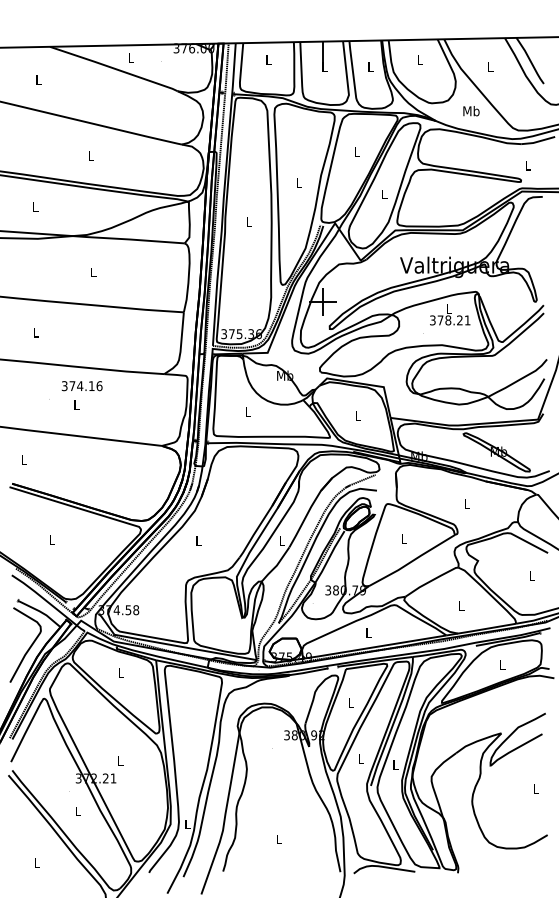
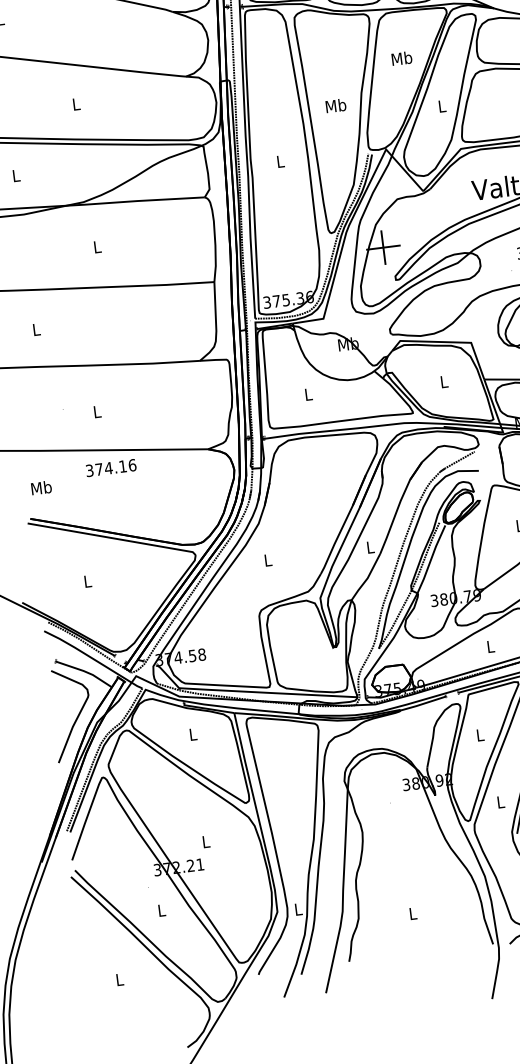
text: (357, 151) -> (402, 57), L -> Mb
text: (299, 183) -> (336, 106), L -> Mb
text: (81, 386) -> (110, 468), moved
text: (24, 459) -> (41, 487), L -> Mb

